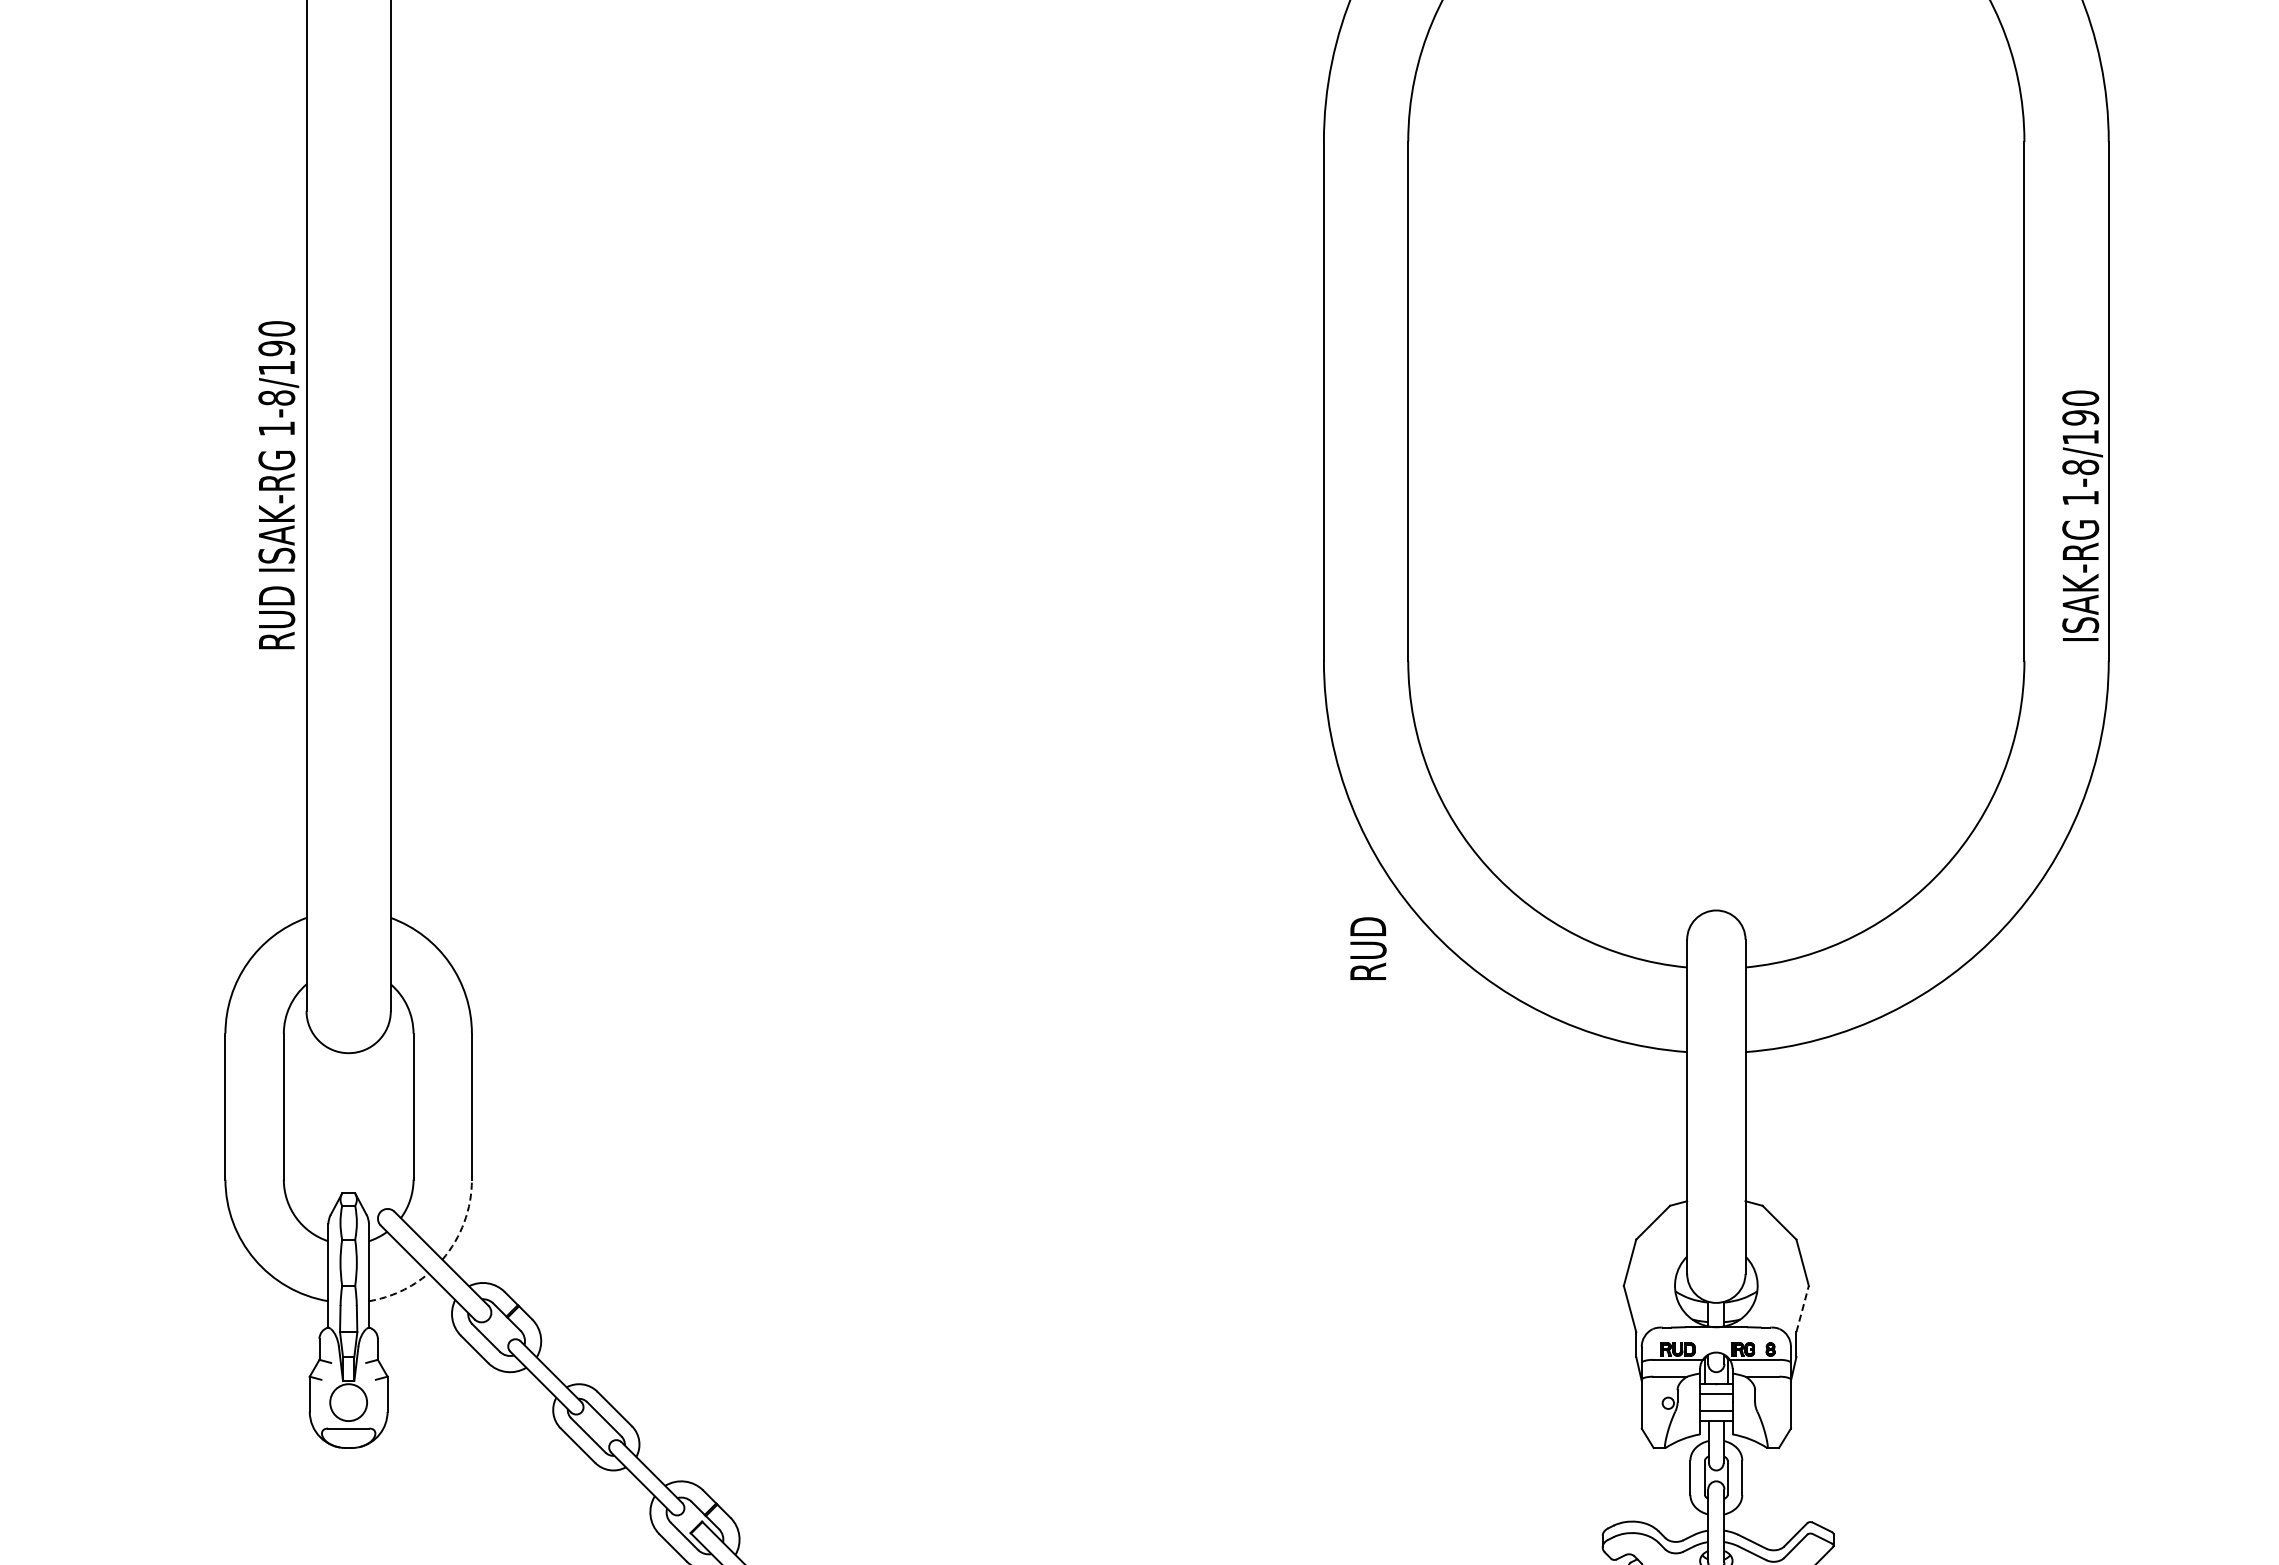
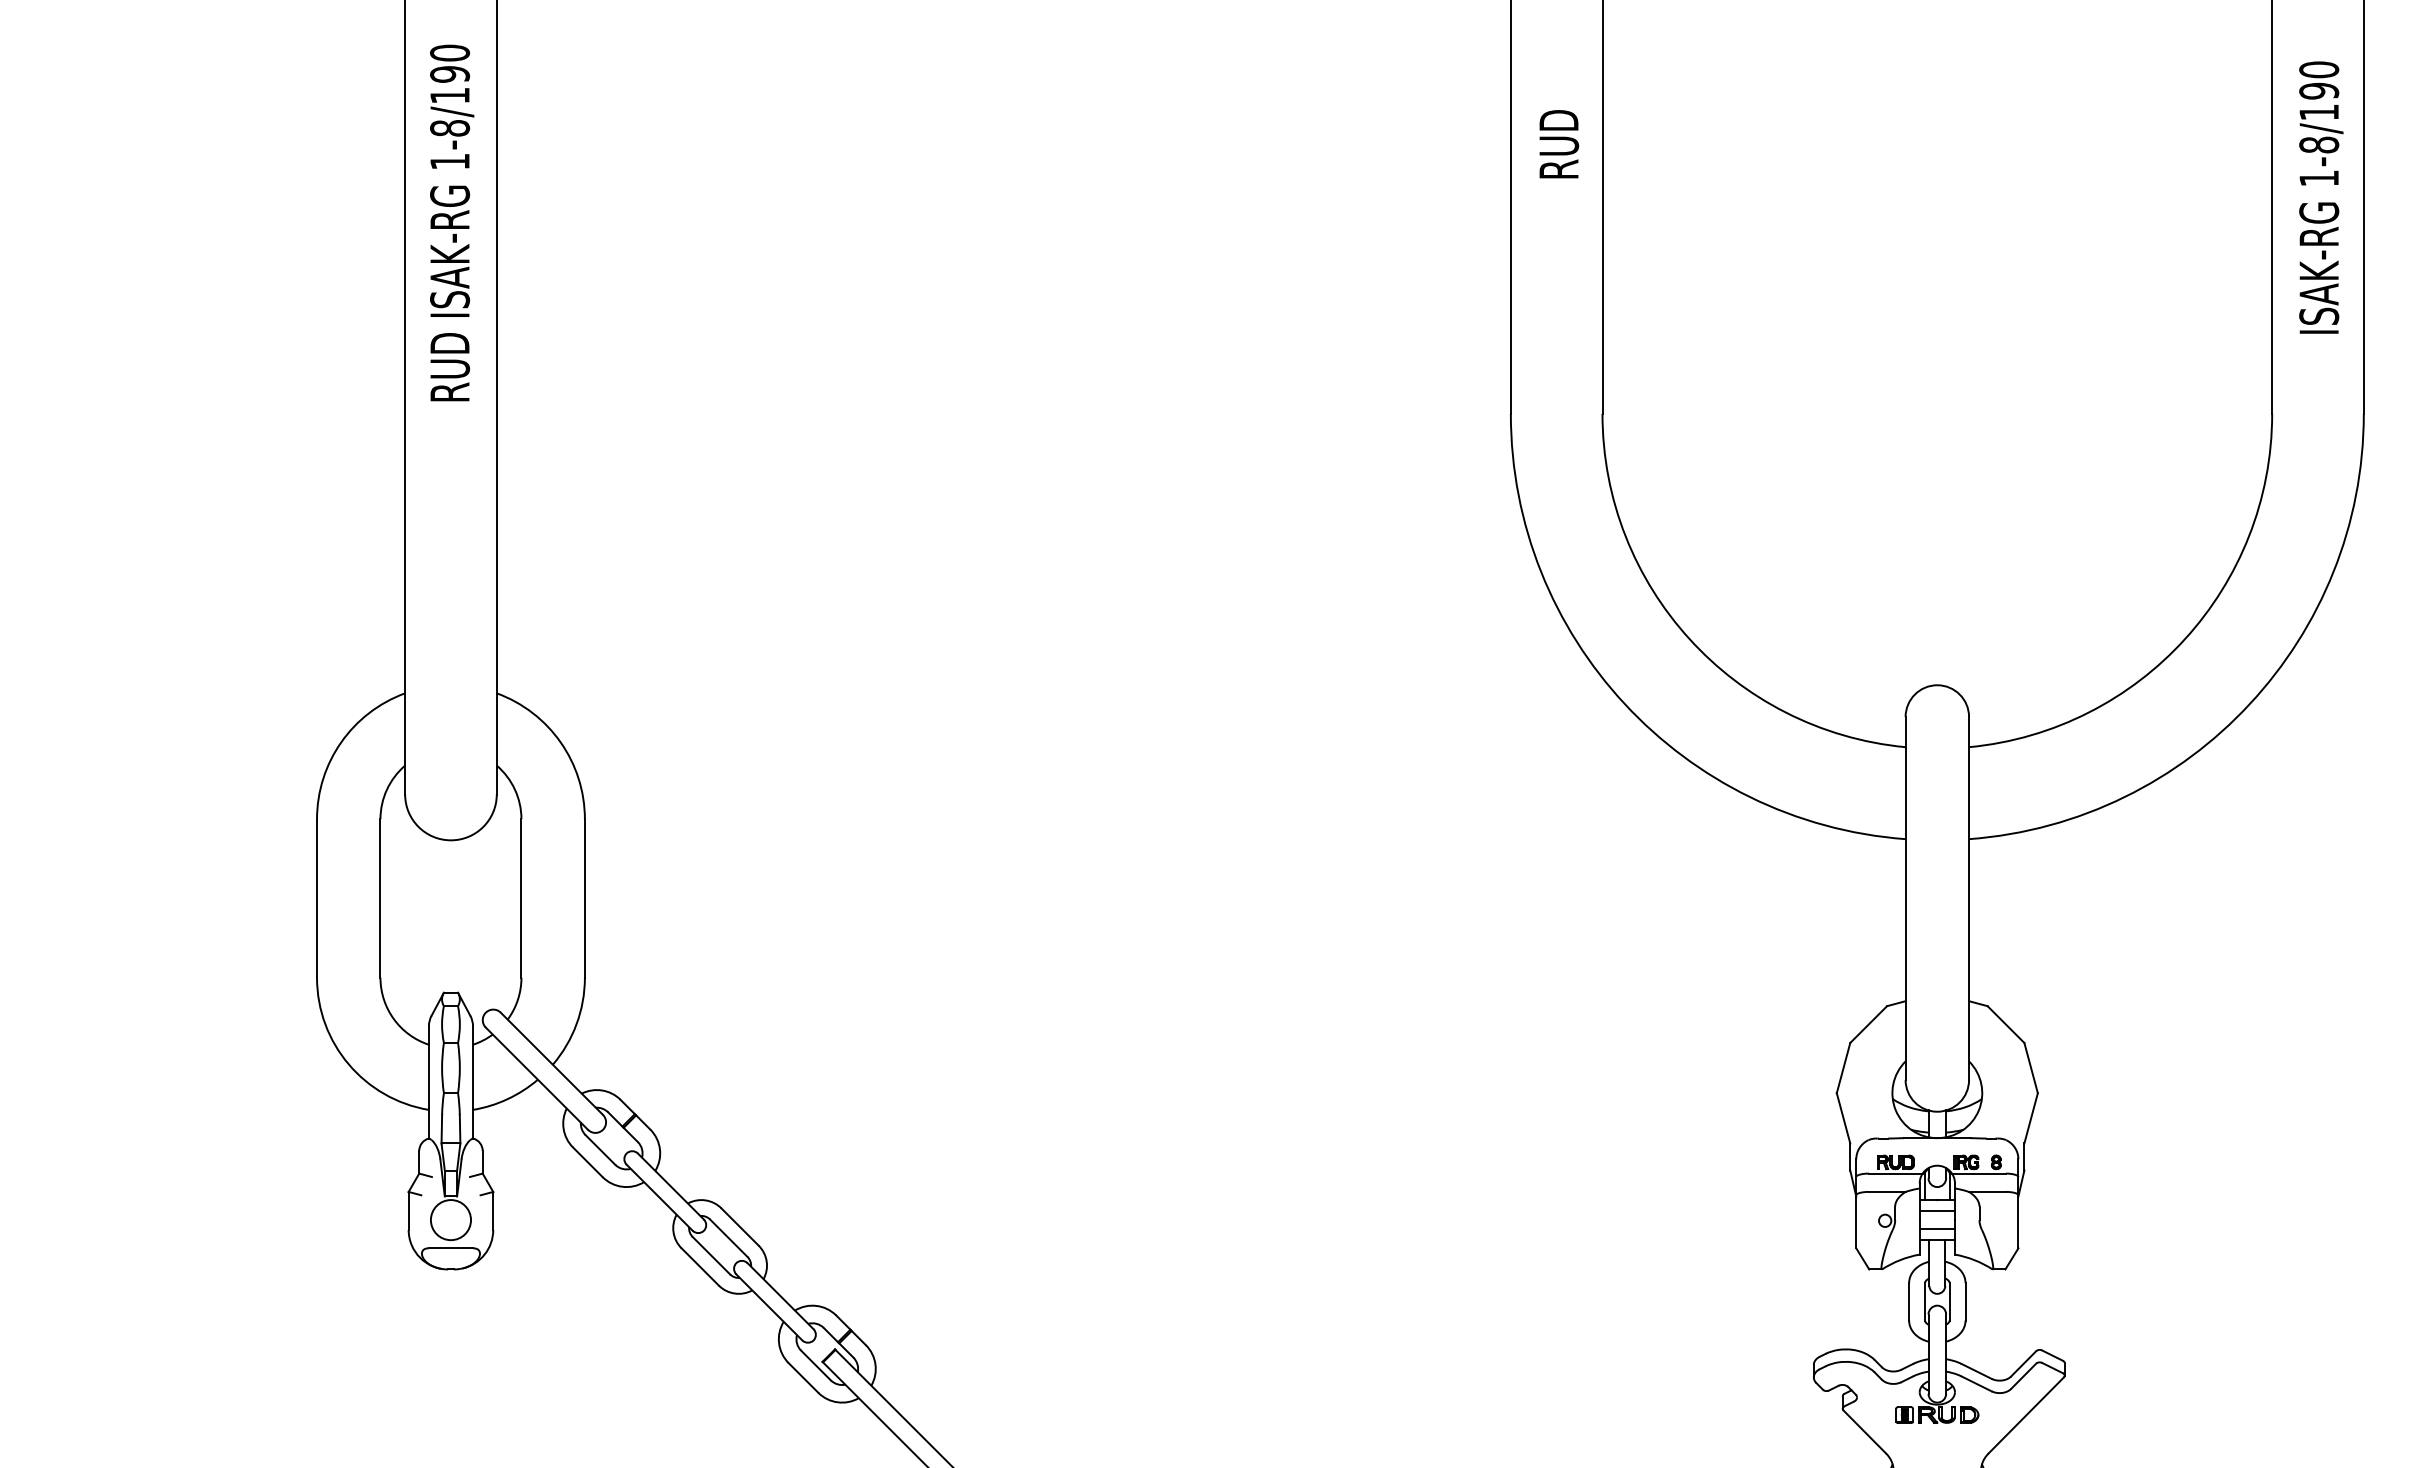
text: (278, 485) -> (451, 223), moved
text: (2082, 515) -> (2321, 197), moved
text: (1368, 948) -> (1559, 144), moved
arc: (464, 1222) -> (576, 1024), dashed -> solid
arc: (400, 1291) -> (507, 1099), dashed -> solid
line: (1802, 1309) -> (2030, 1118), dashed -> solid

